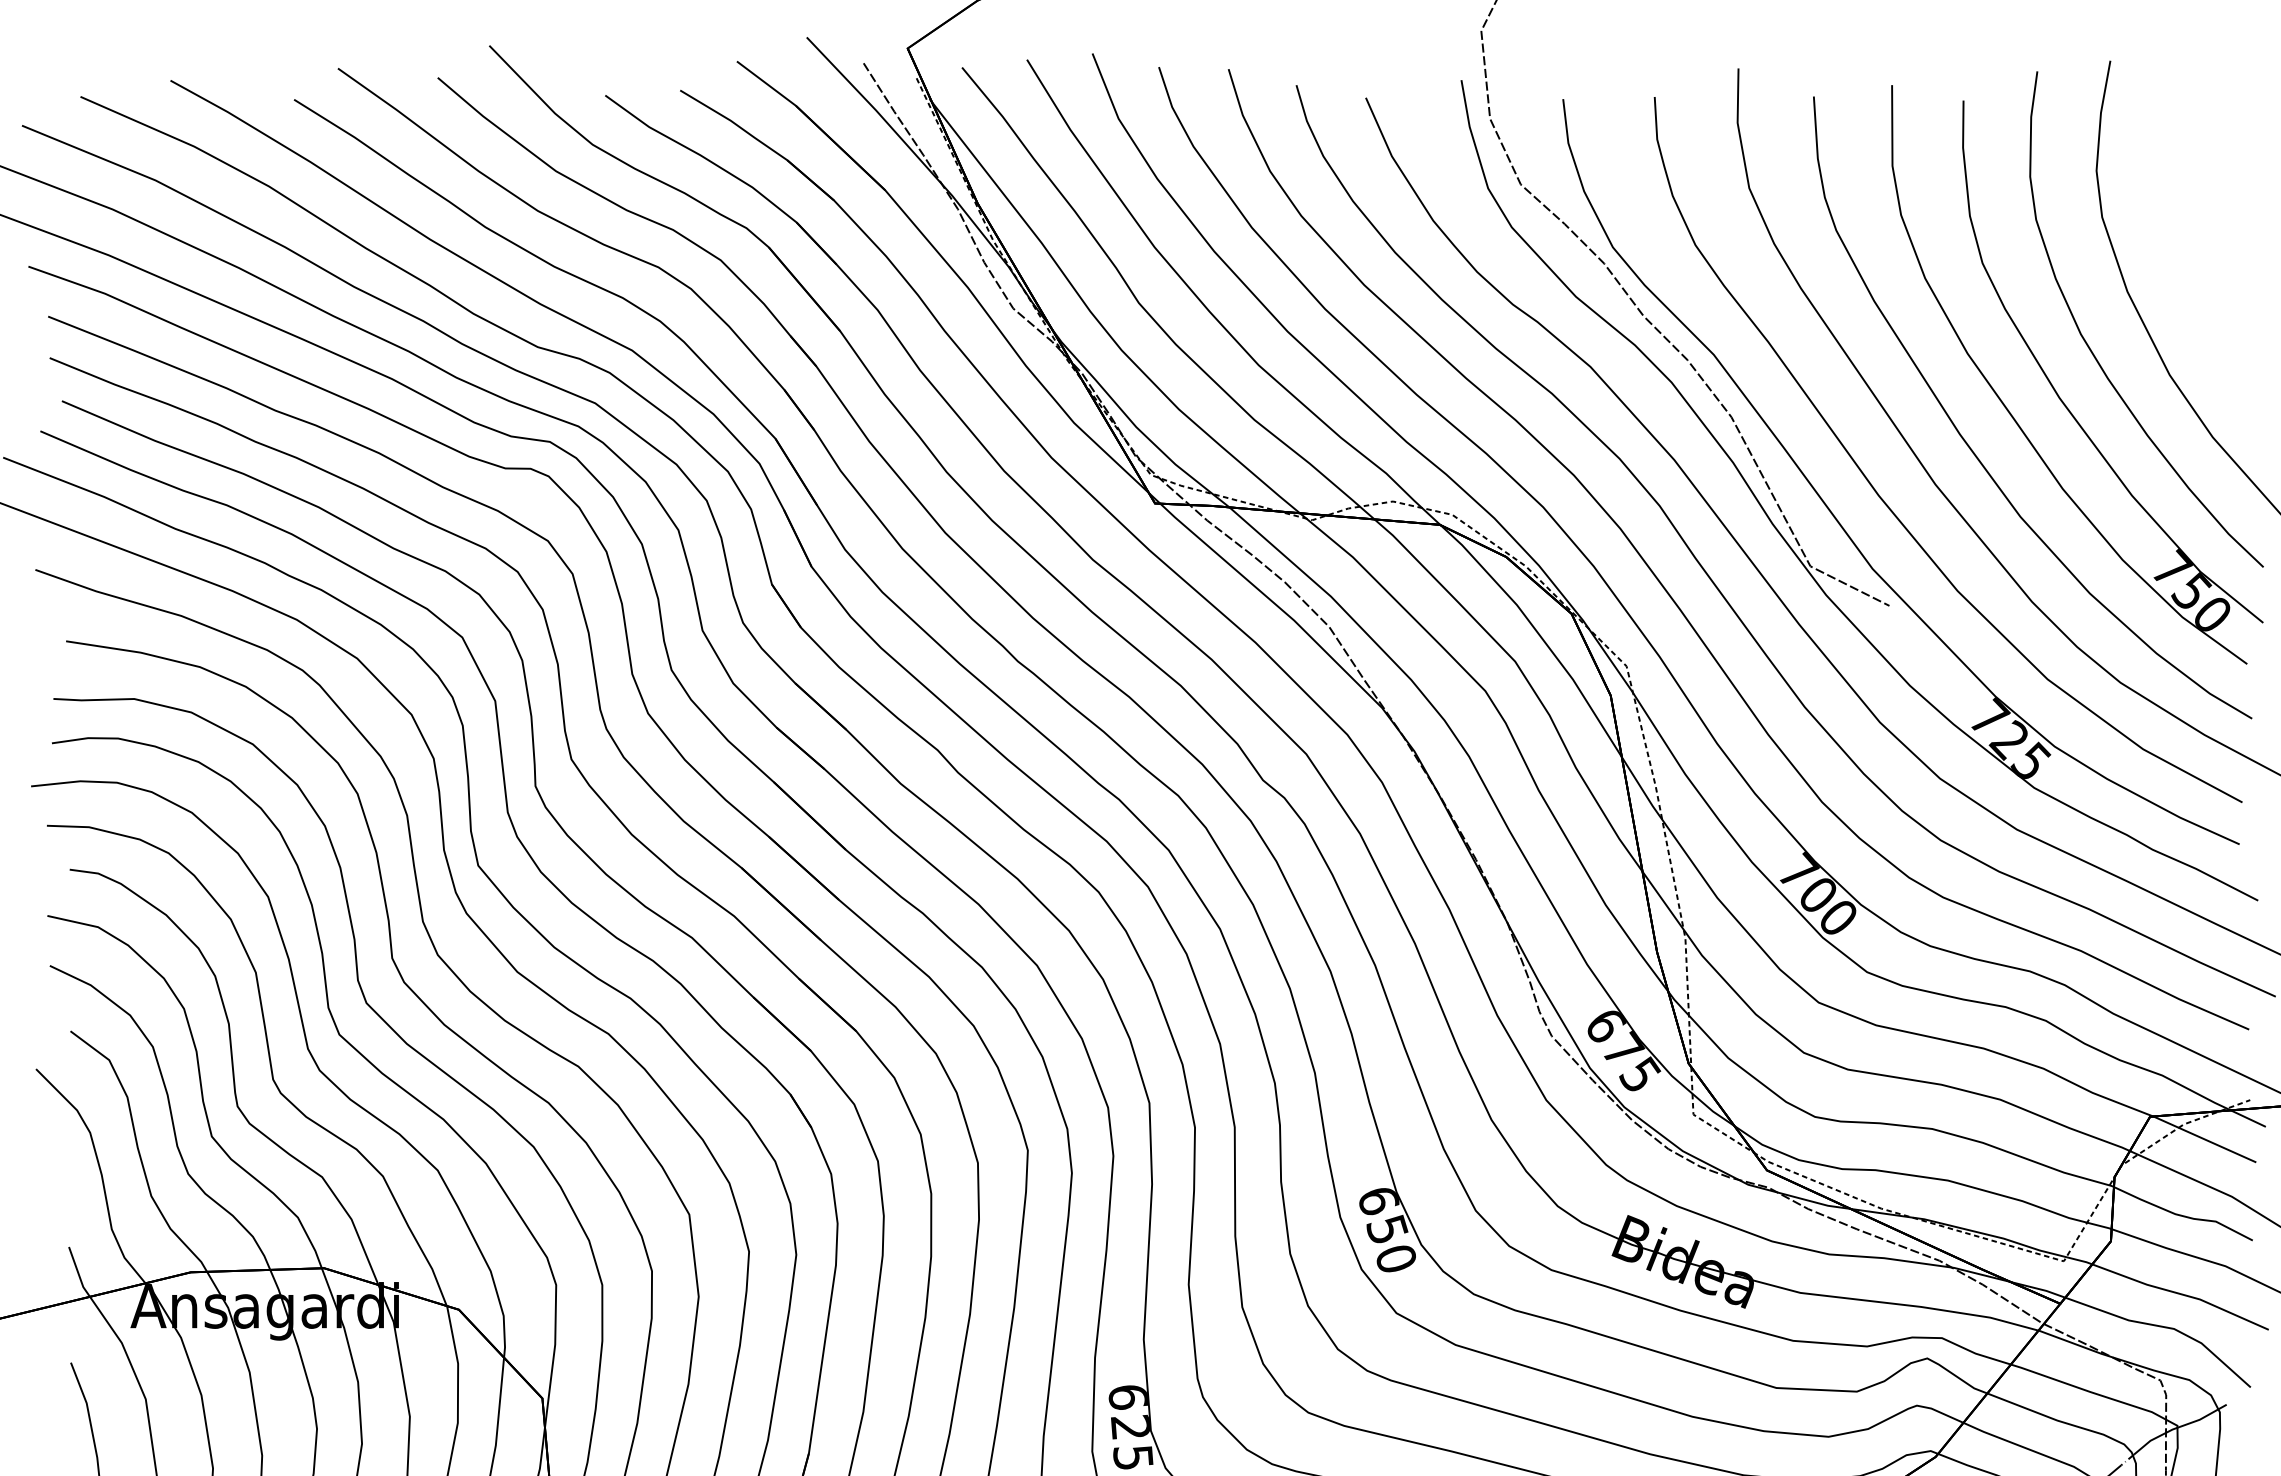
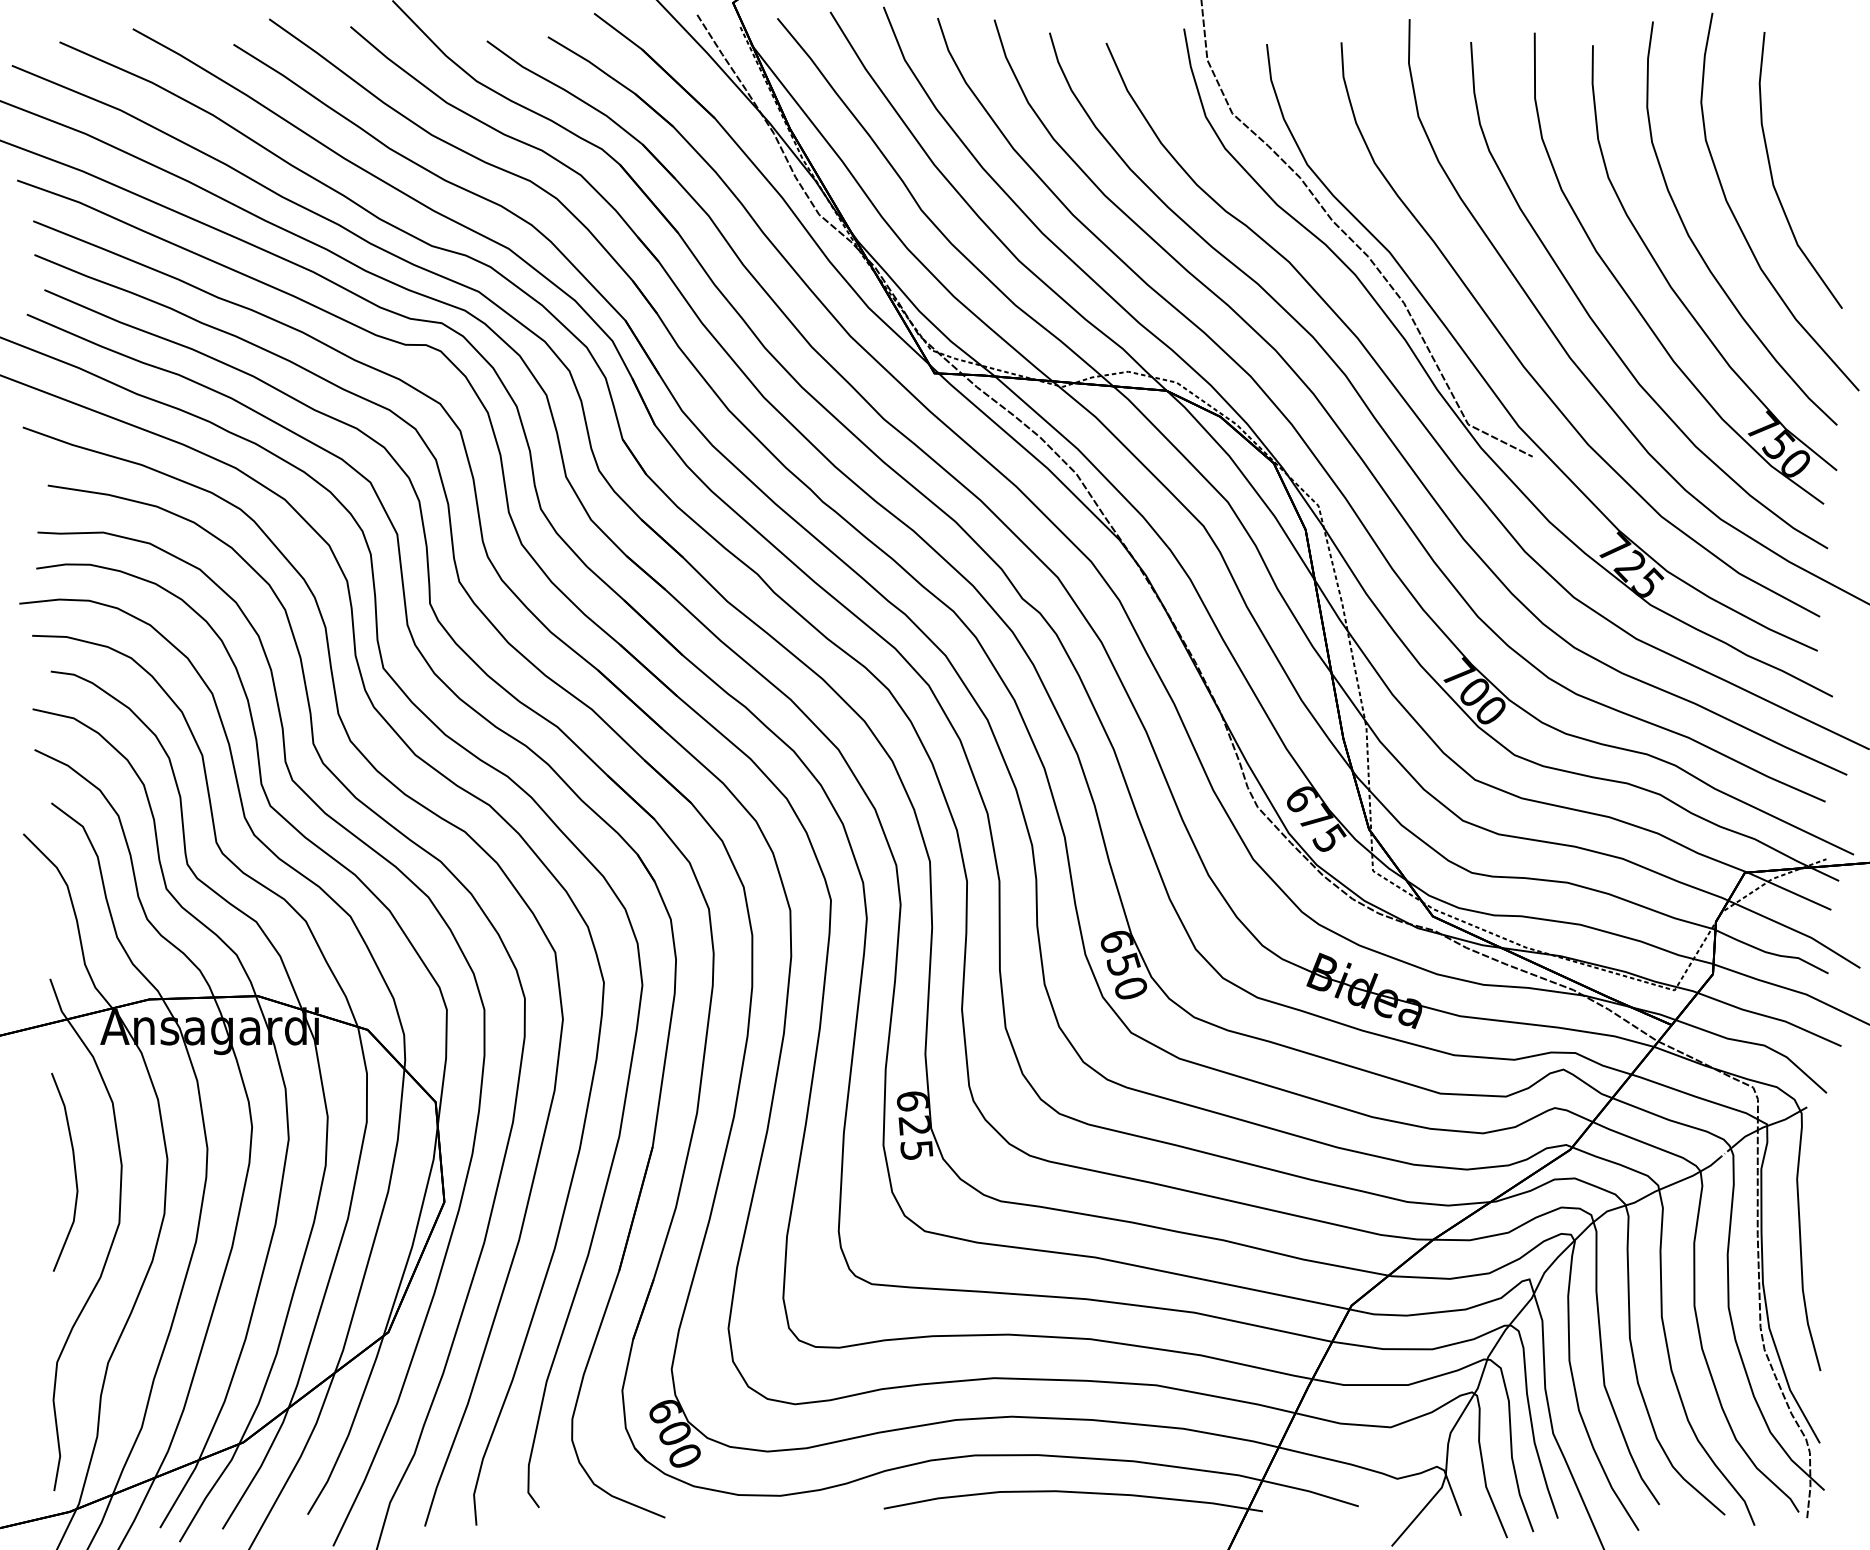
curve: (2184, 258) -> (1772, 173), added

